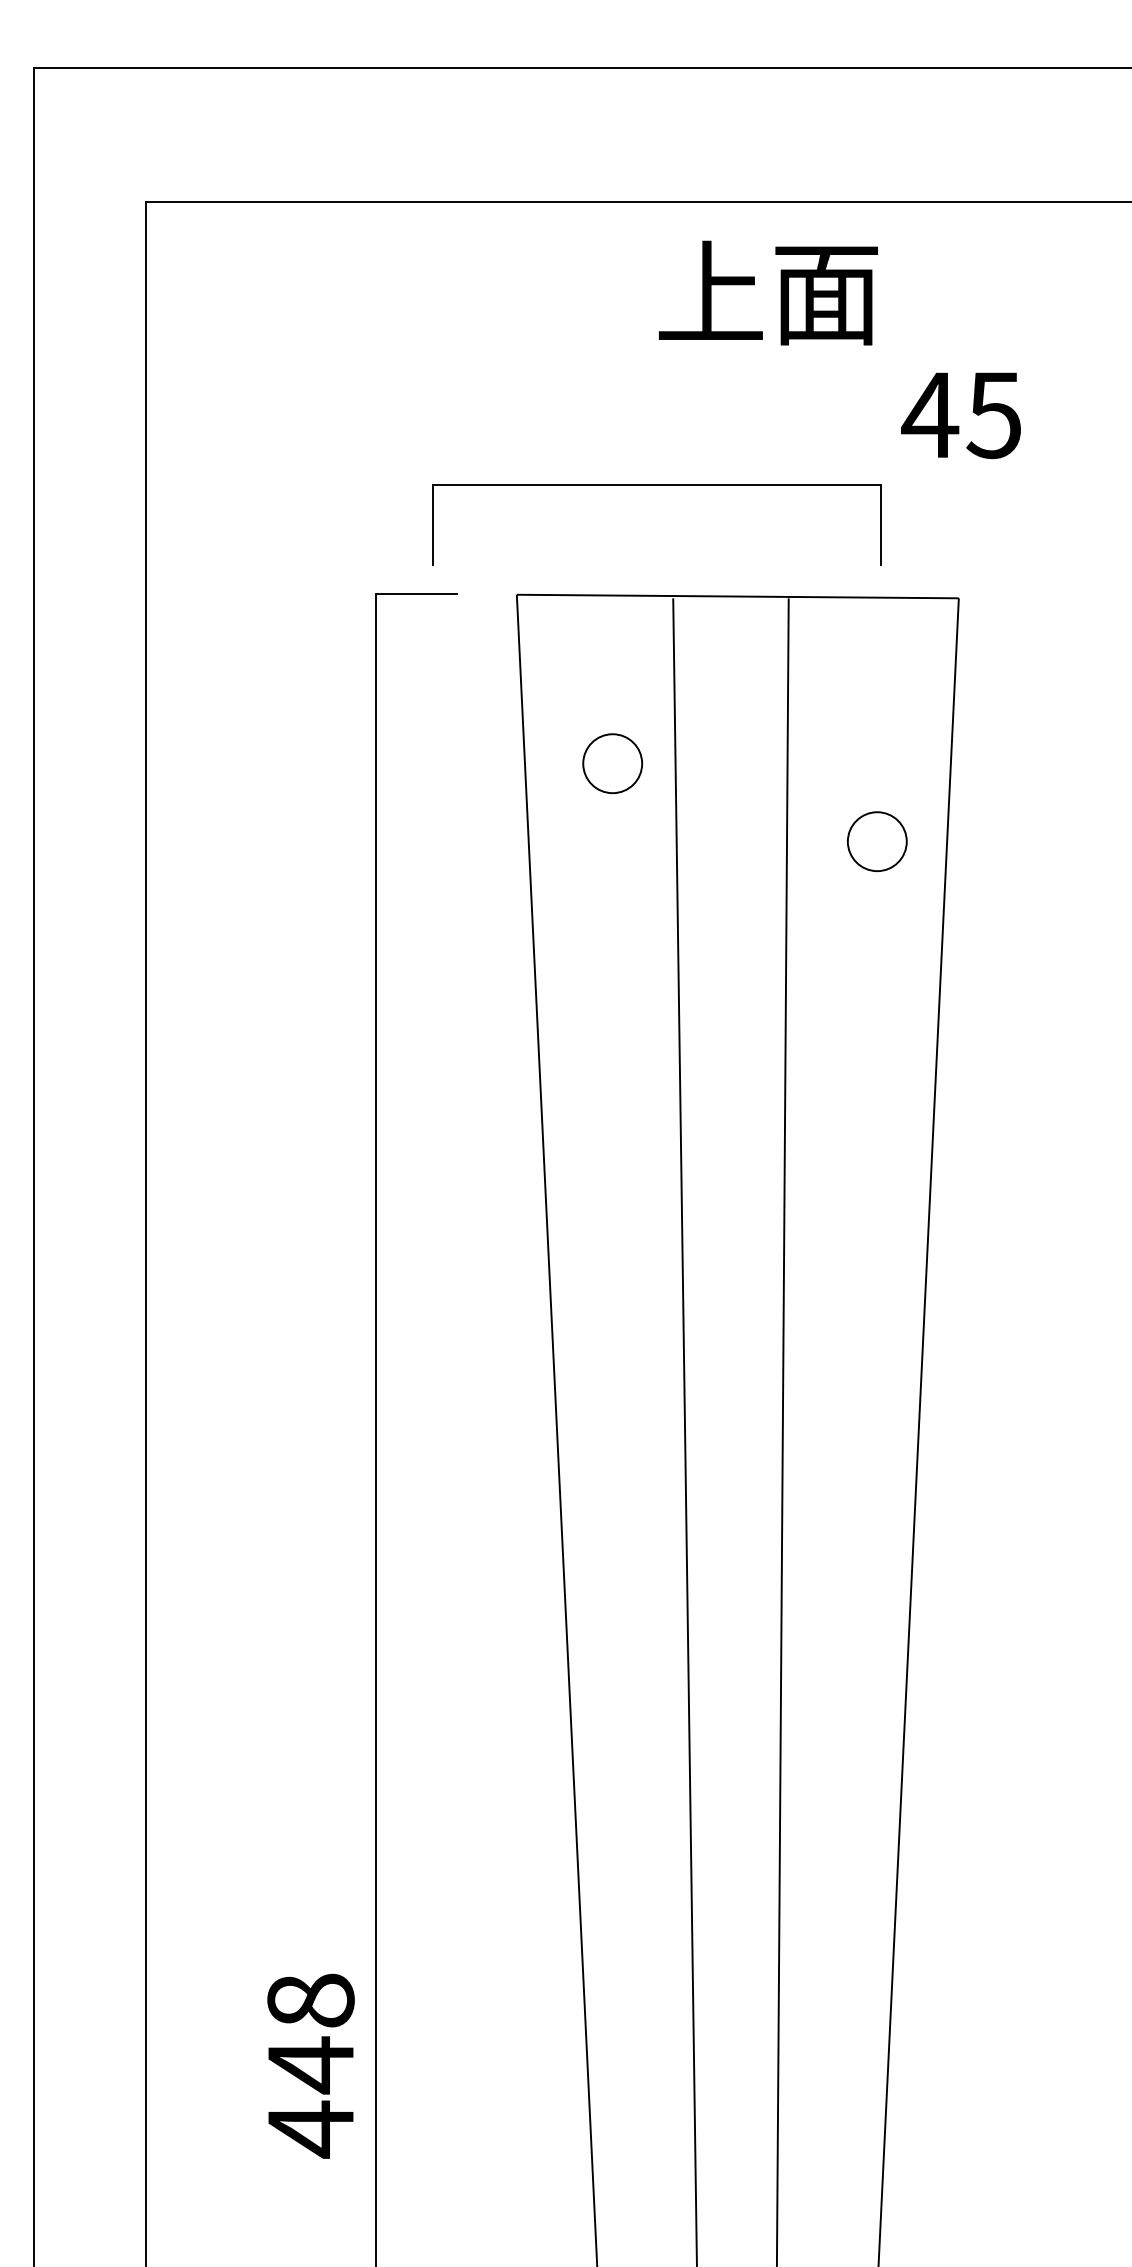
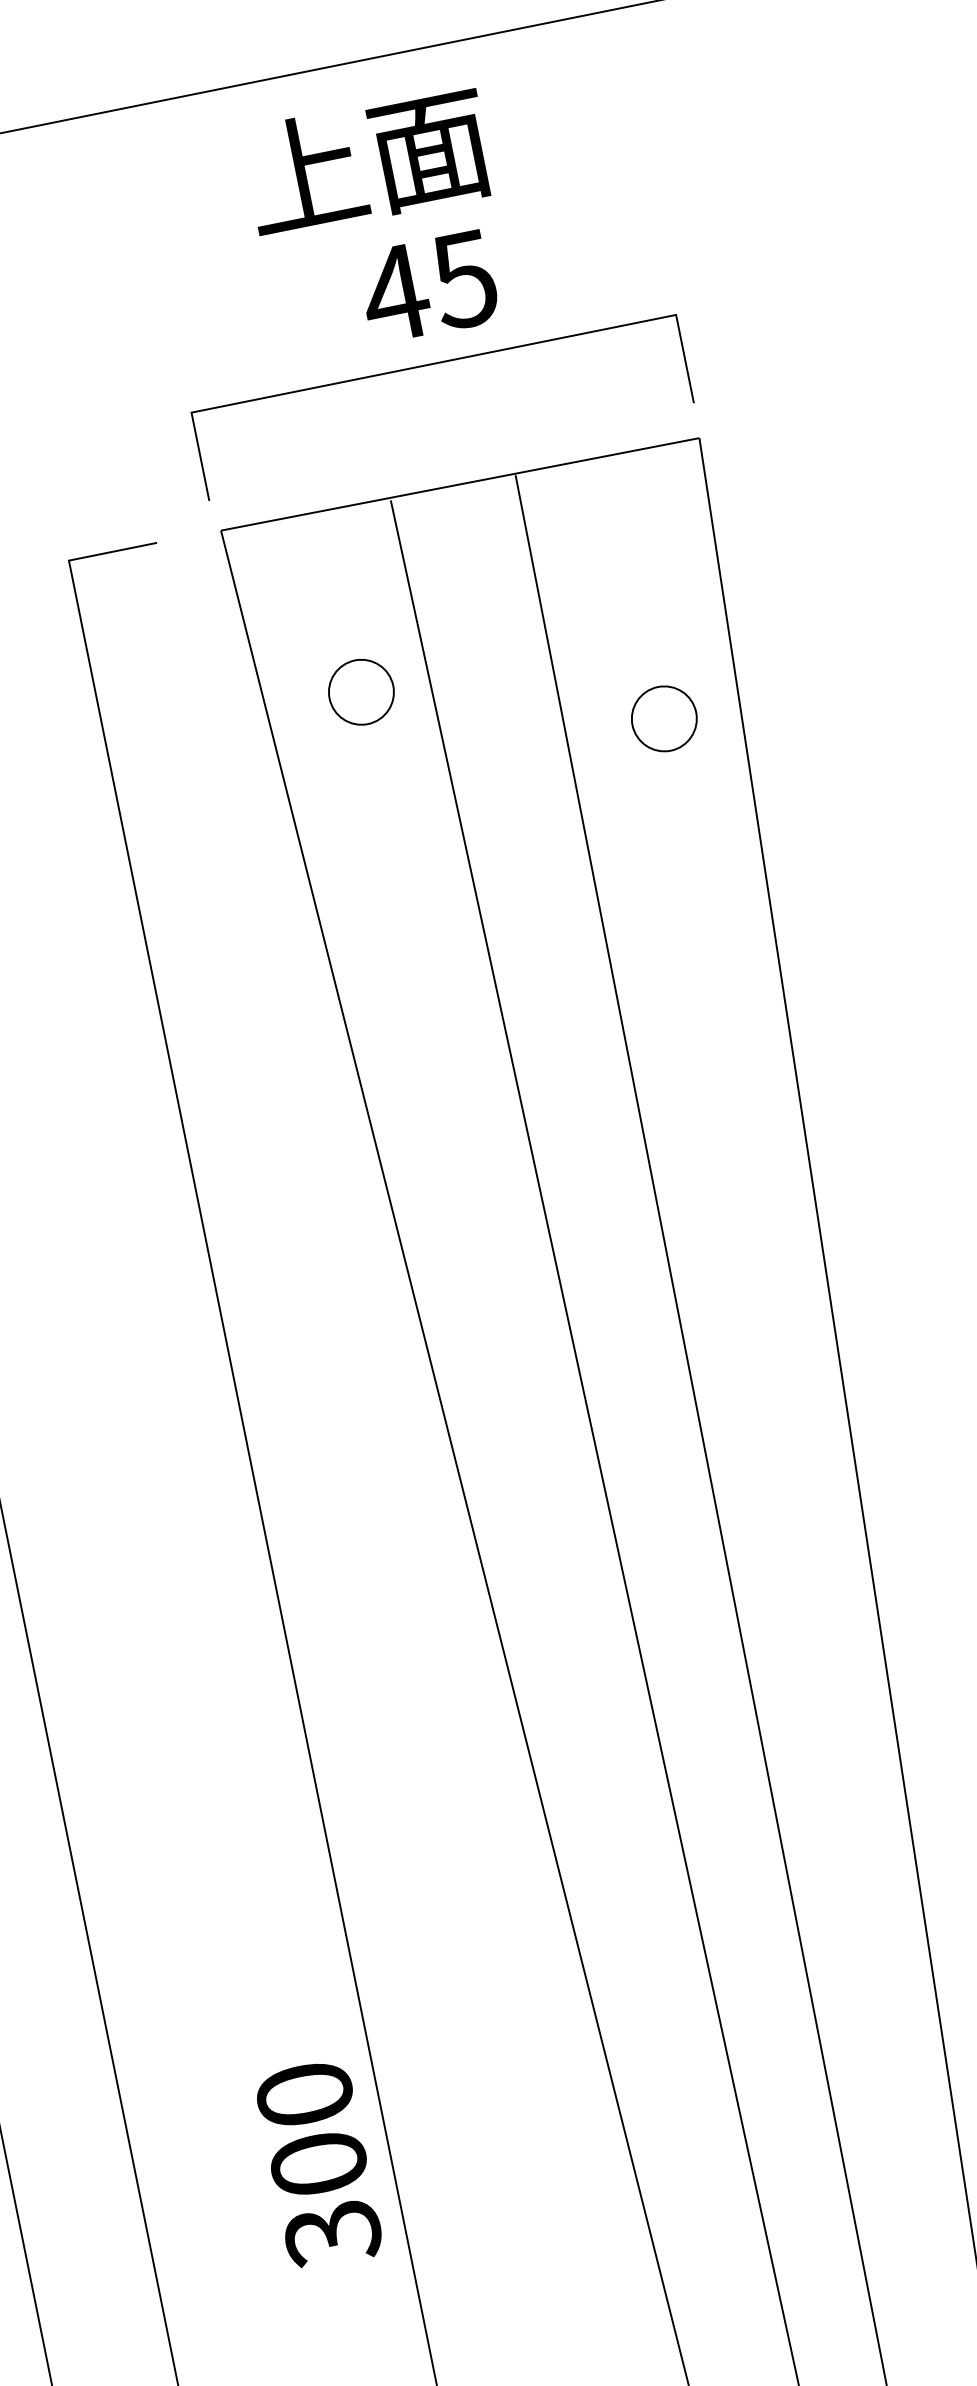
text: (768, 292) -> (367, 161), moved
text: (960, 415) -> (427, 287), moved
line: (656, 485) -> (433, 364), moved
text: (310, 2065) -> (318, 2164), 448 -> 300

